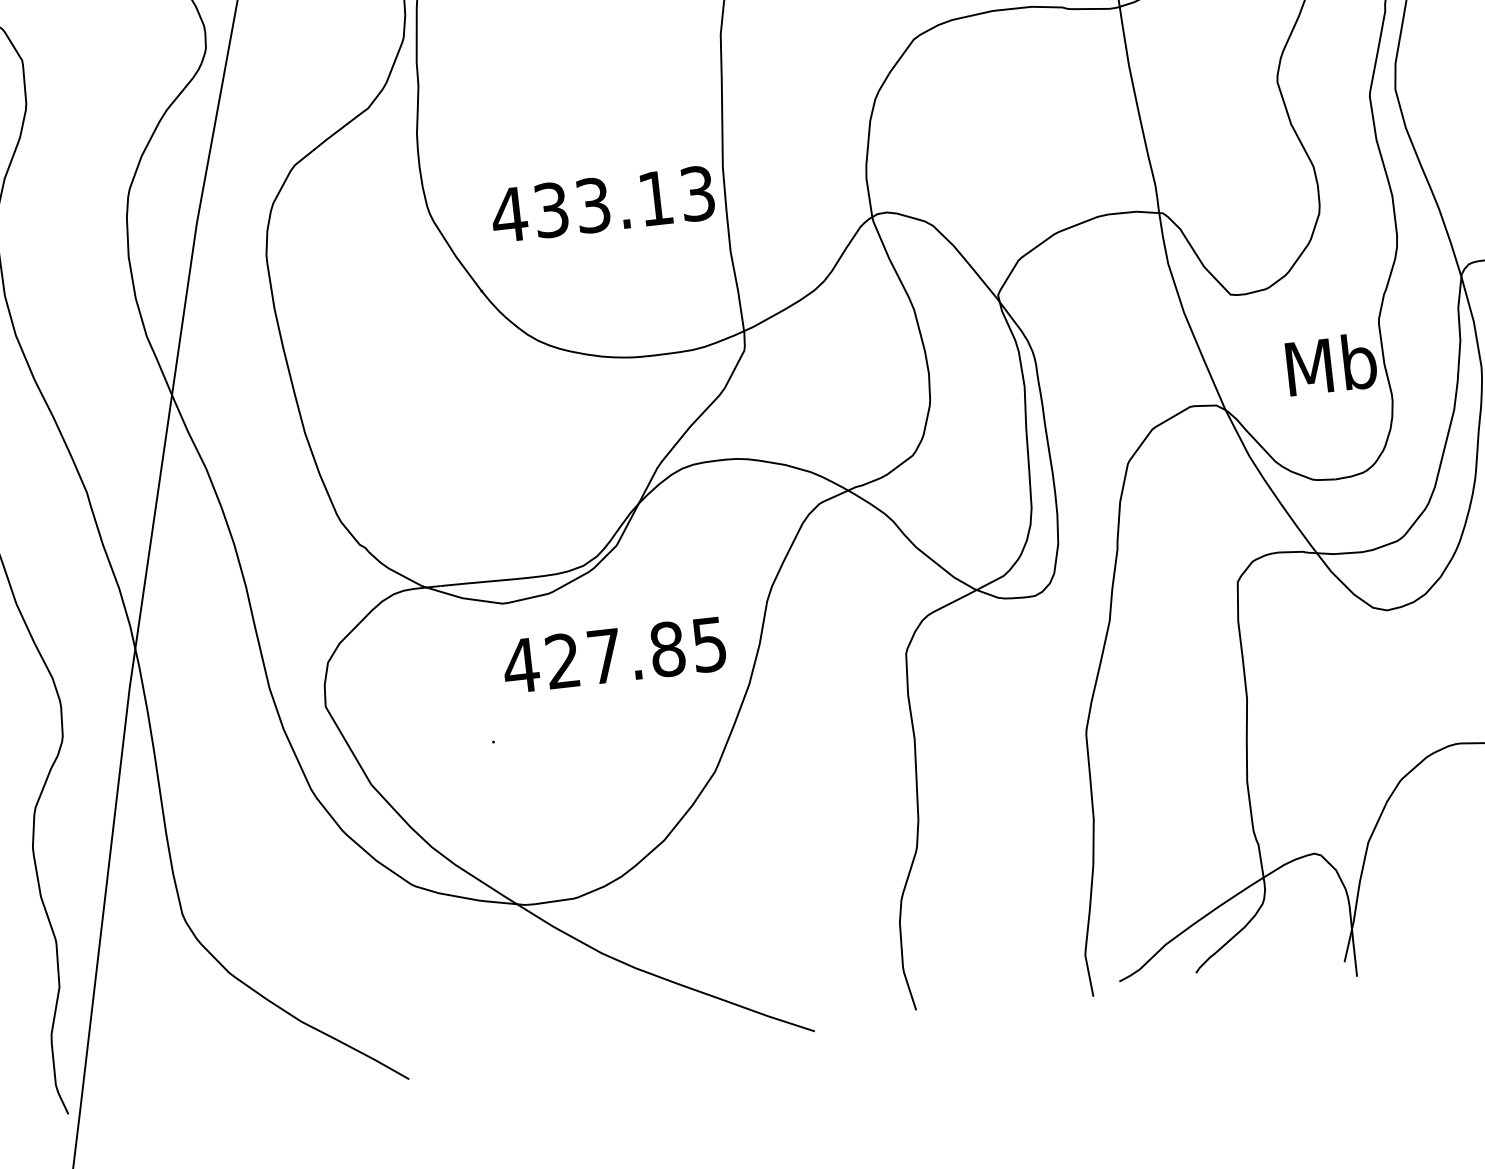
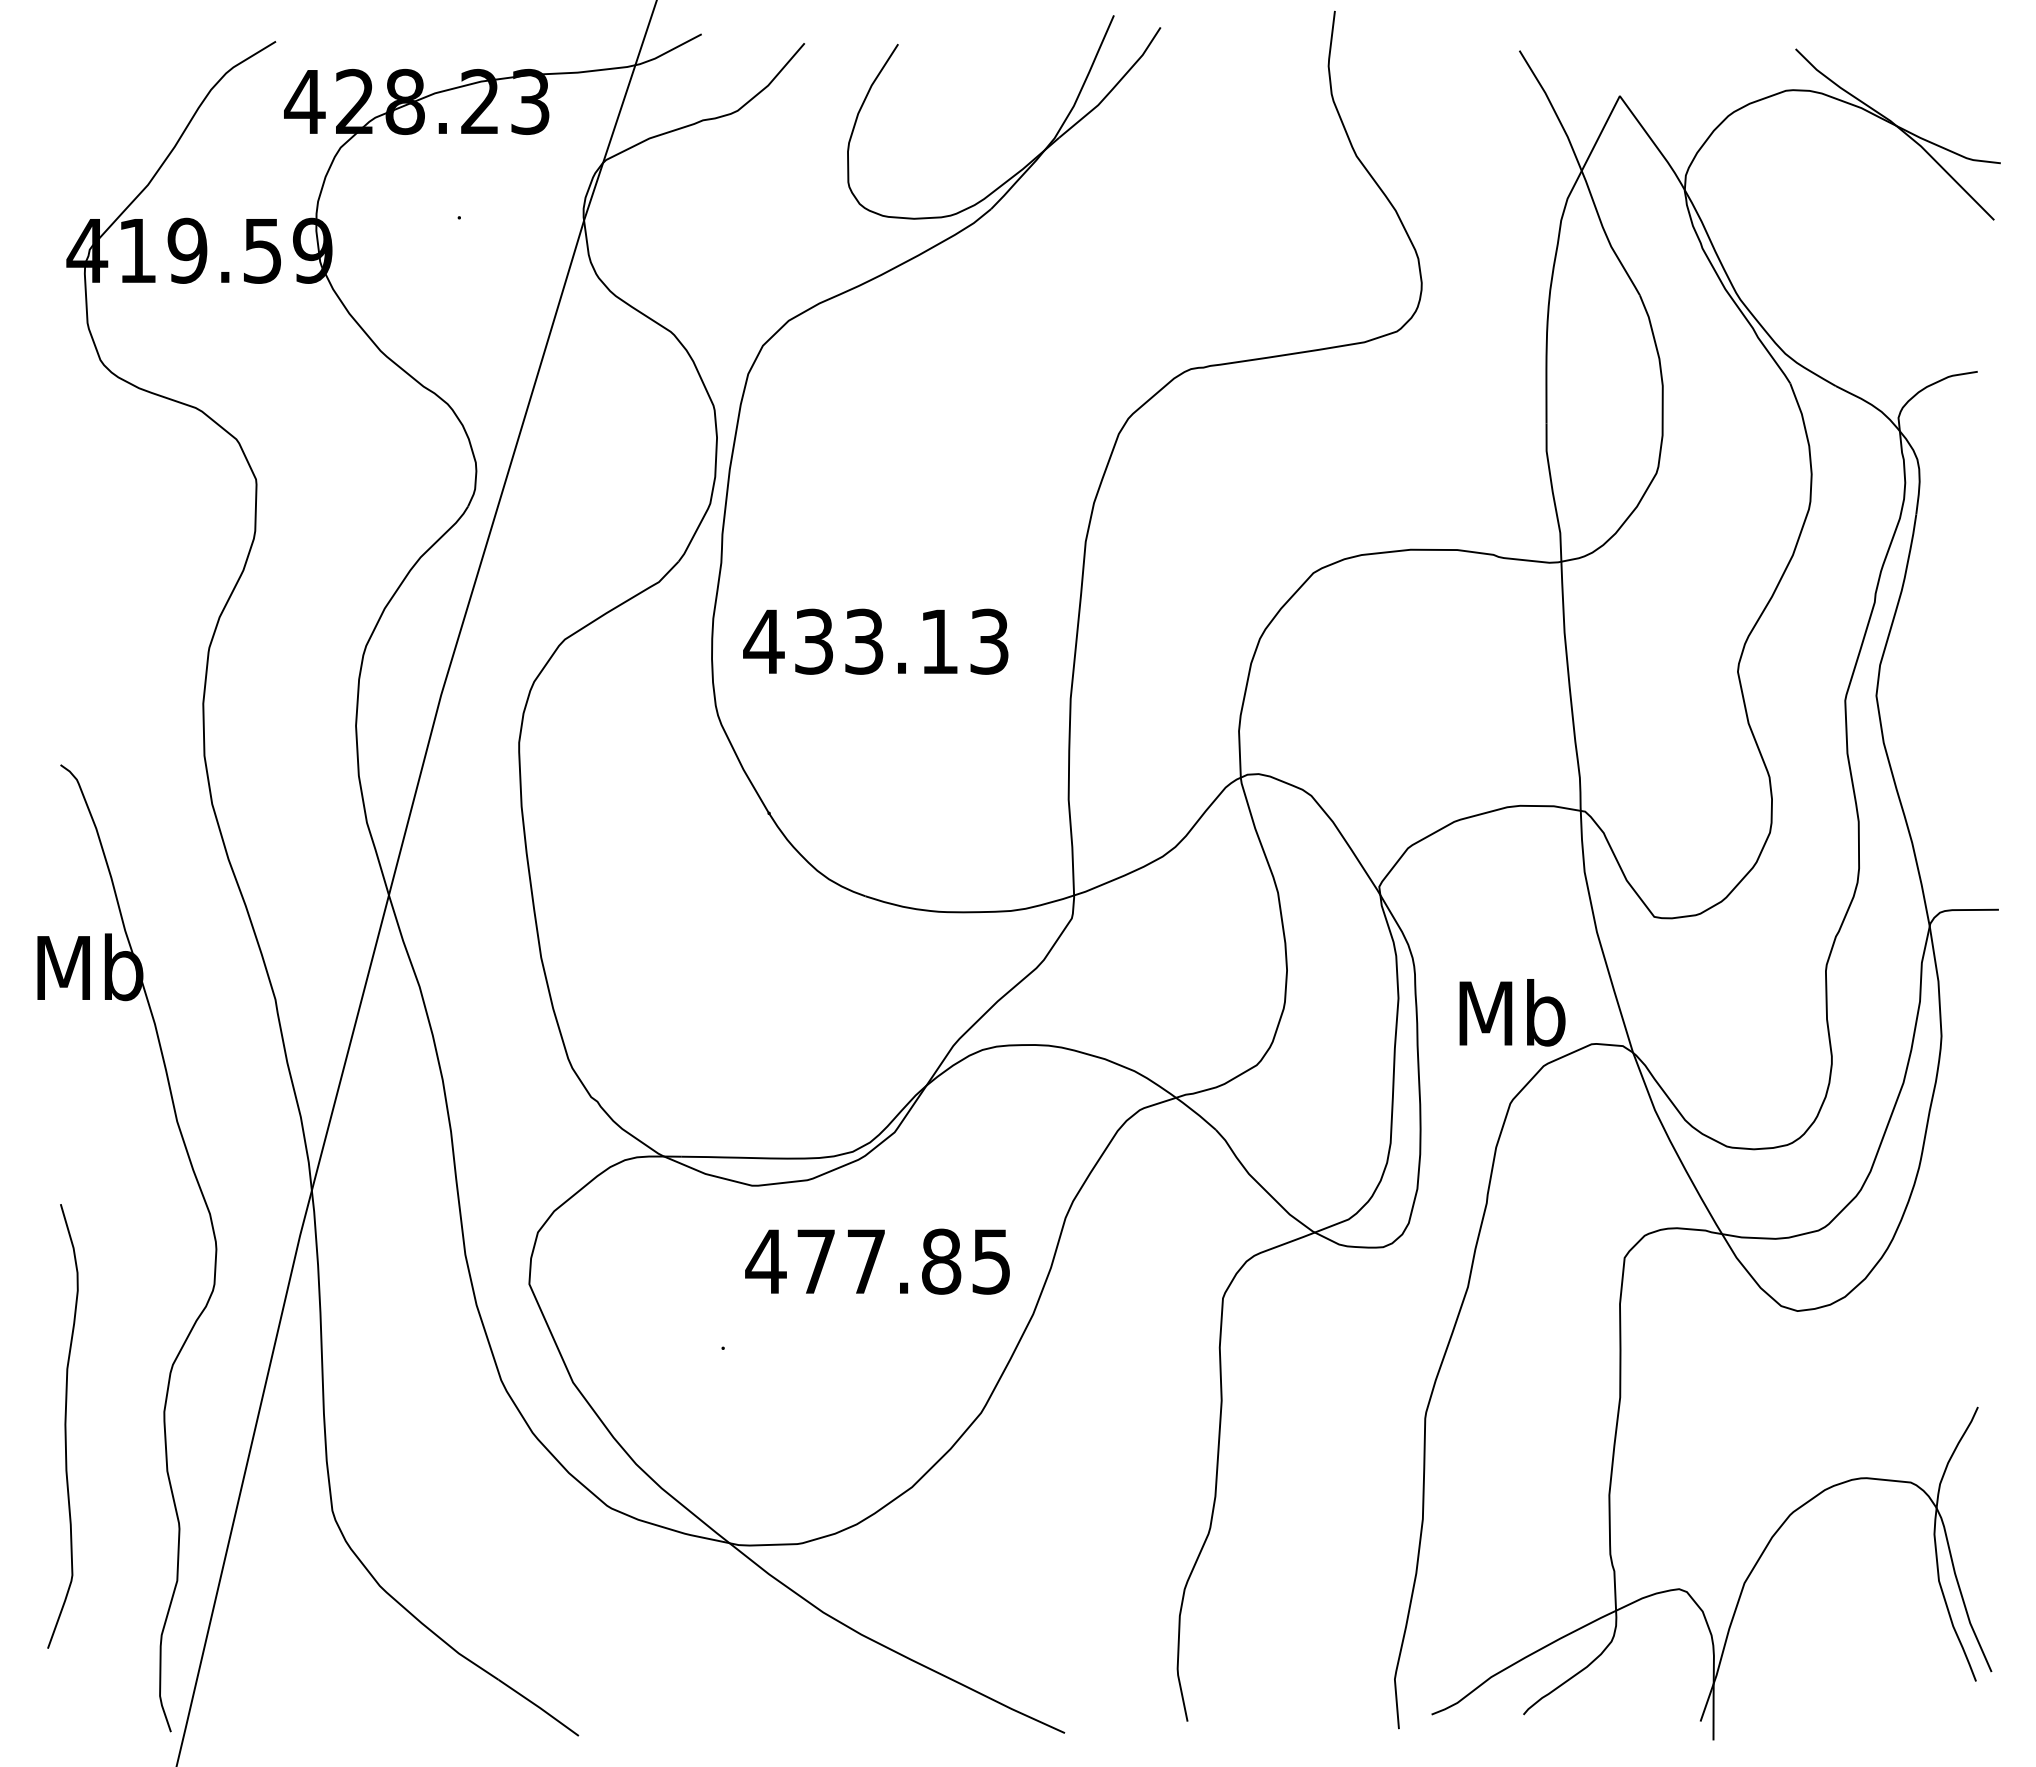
text: (602, 204) -> (875, 641), moved
text: (1331, 364) -> (1512, 1012), moved
text: (562, 660) -> (815, 1260), 427.85 -> 477.85

